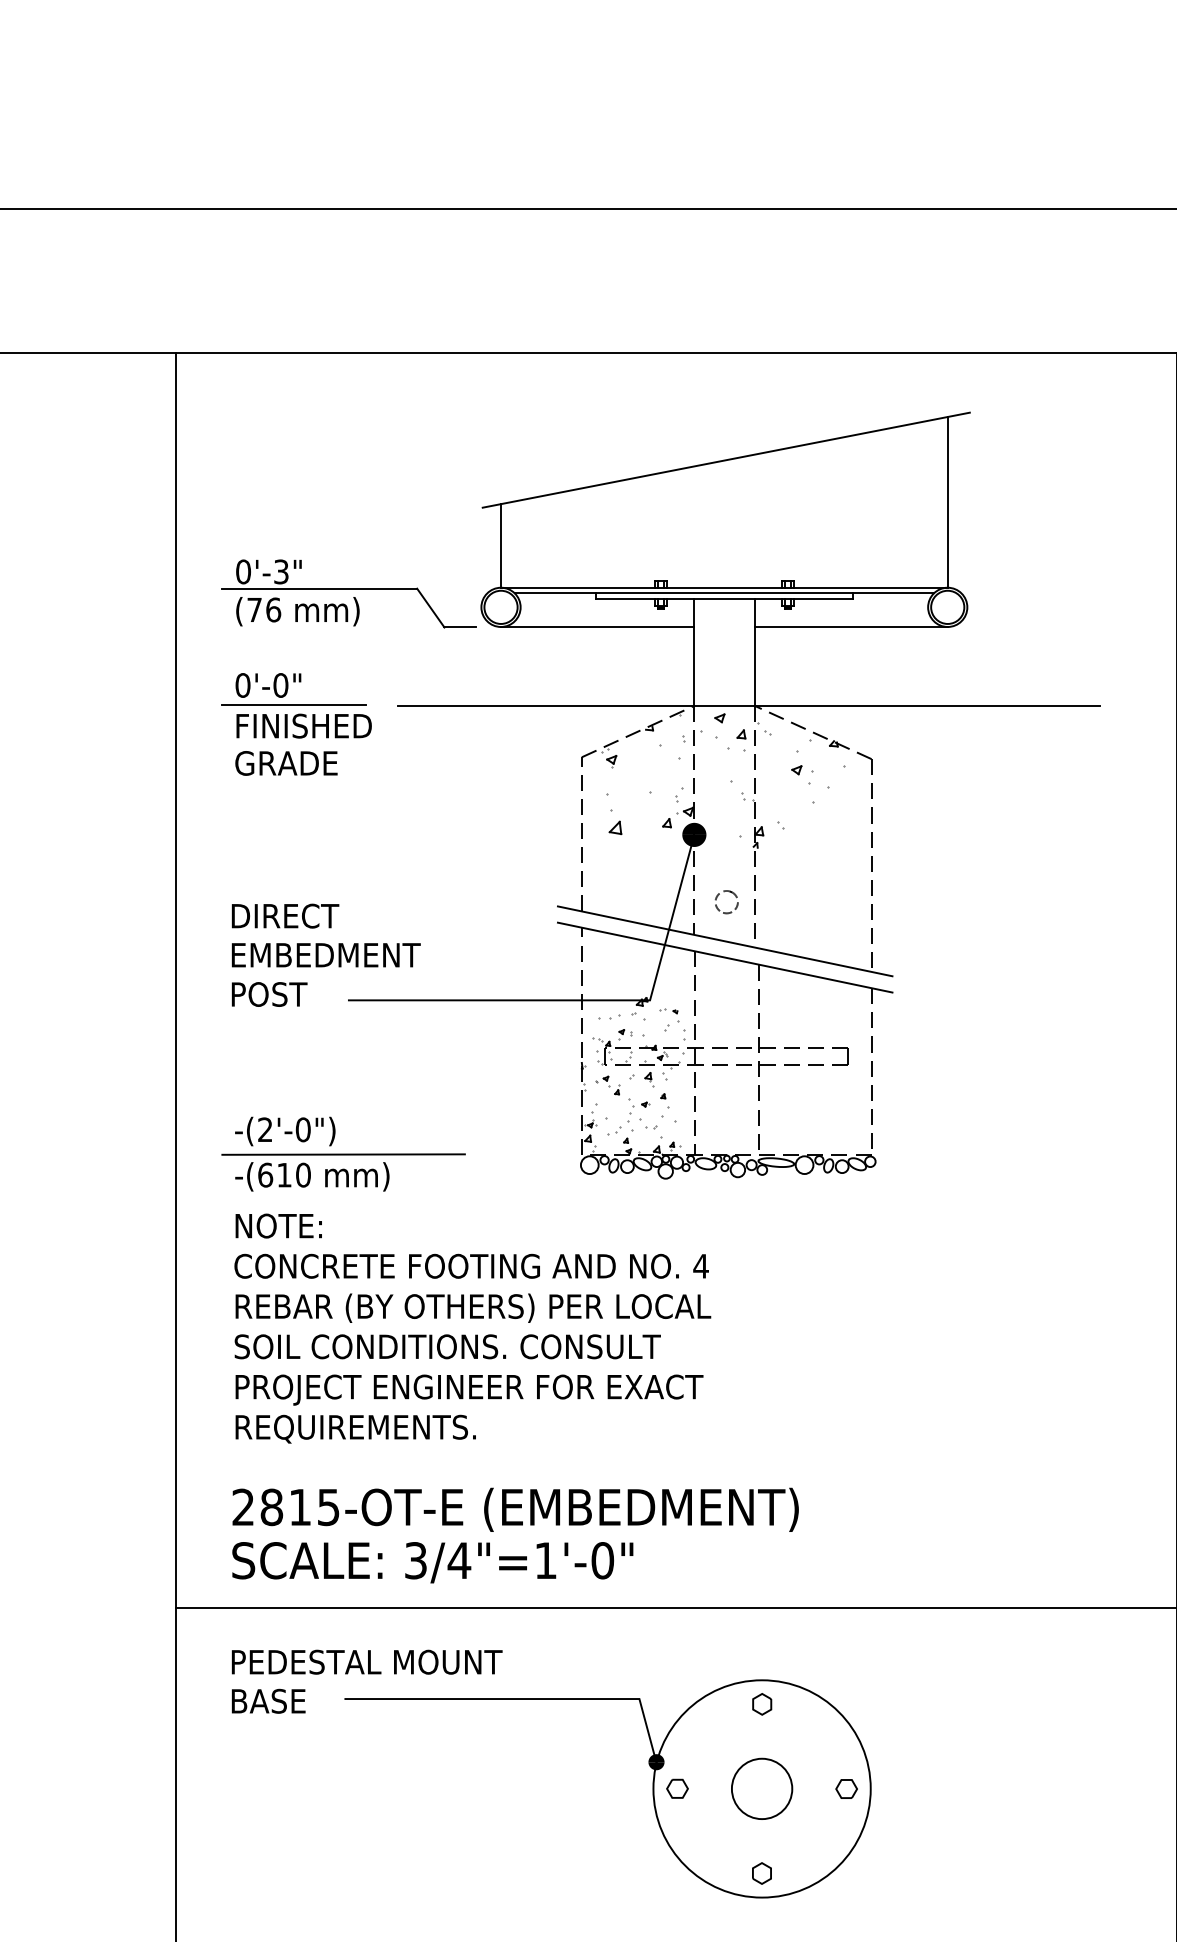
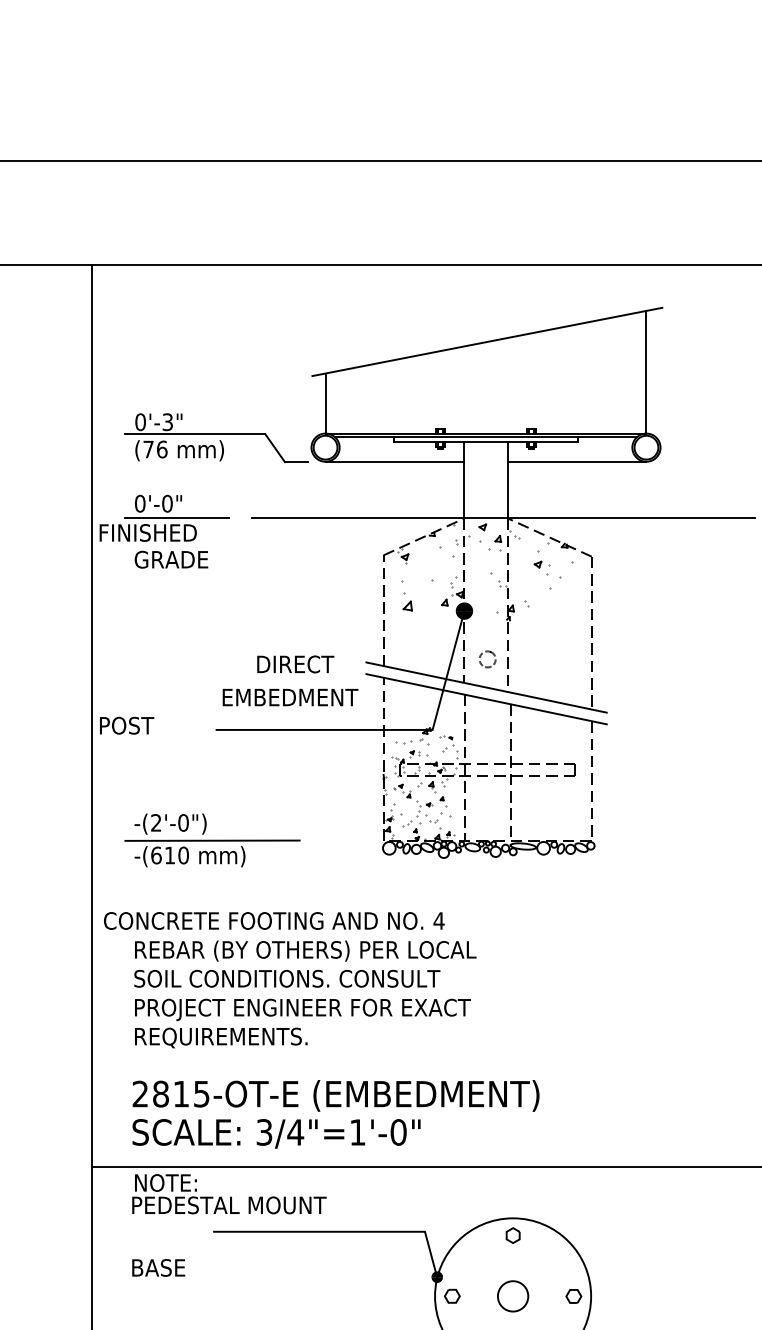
text: (303, 725) -> (147, 532), moved
text: (285, 915) -> (295, 663), moved
text: (325, 955) -> (289, 697), moved
text: (269, 994) -> (126, 725), moved
text: (278, 1225) -> (165, 1182), moved
text: (471, 1265) -> (274, 920), moved
text: (268, 1700) -> (158, 1267), moved
circle: (761, 1788) -> (512, 1296), size x0.7

